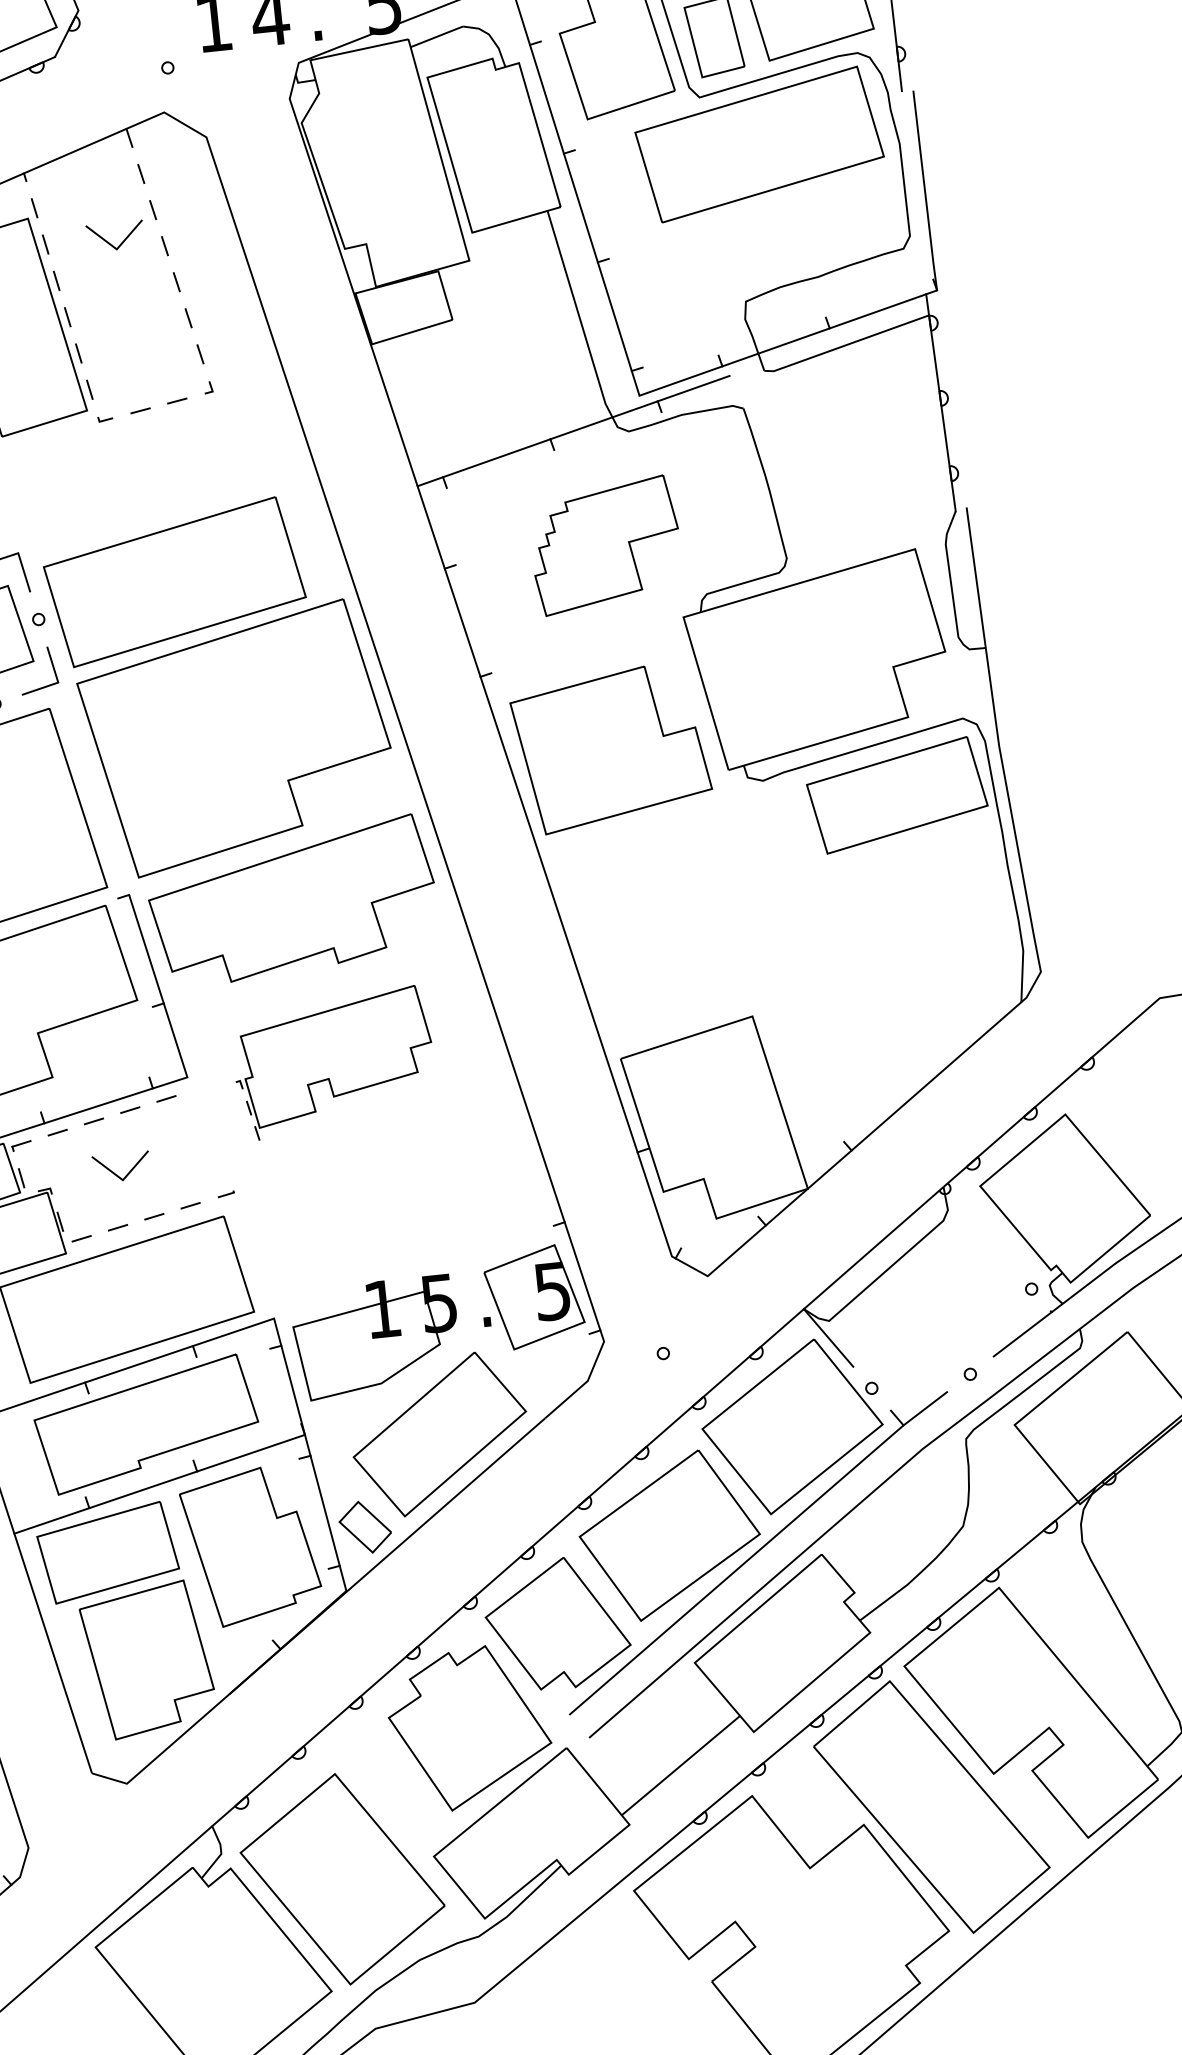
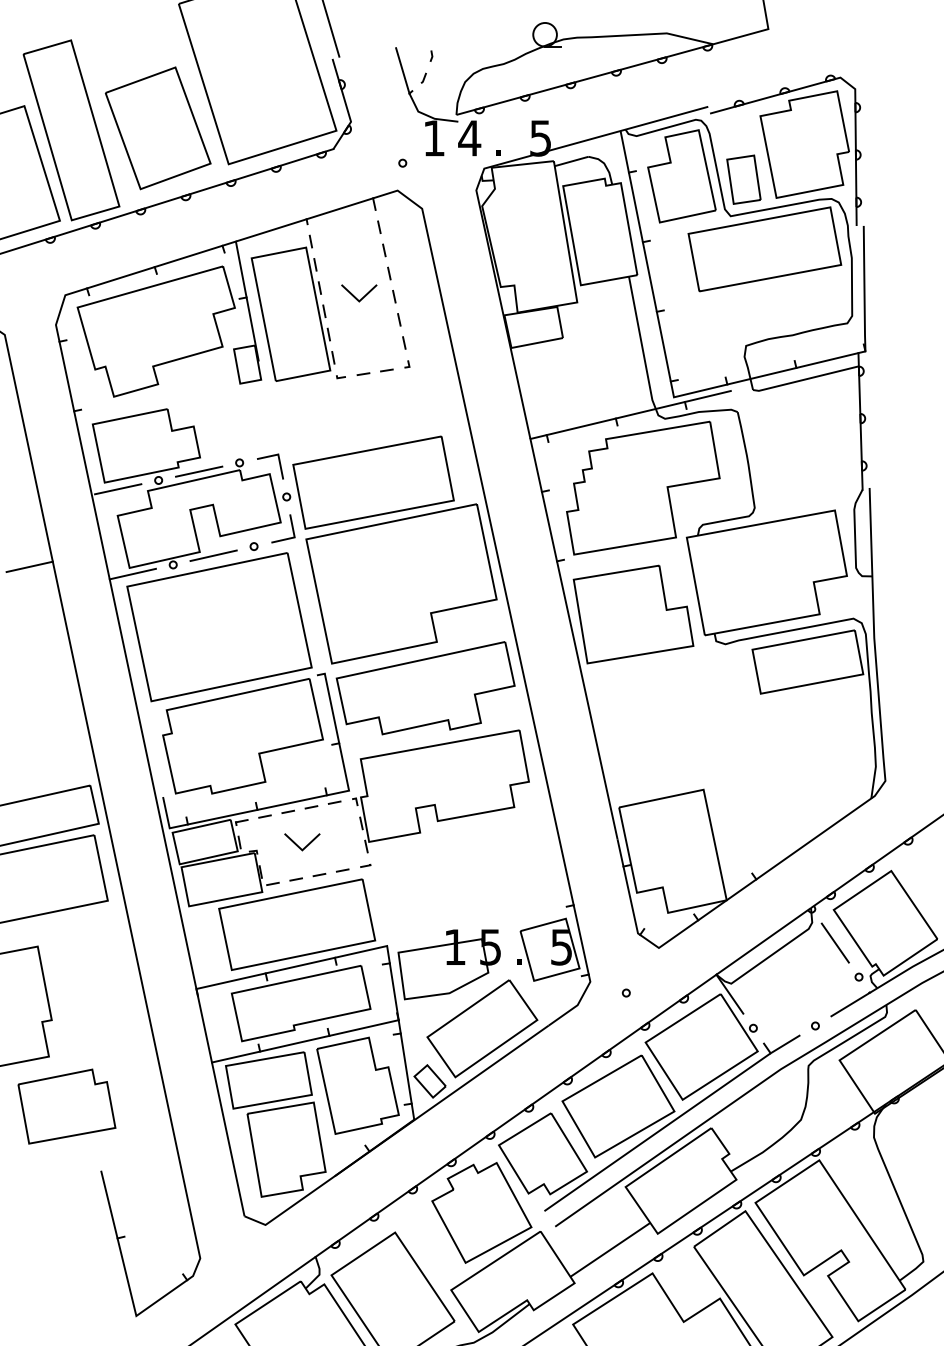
line: (109, 242) -> (355, 296), moved
part: (605, 544) -> (643, 487), size x1.67
part: (333, 1063) -> (440, 791), size x1.43
line: (986, 1238) -> (834, 942), added

